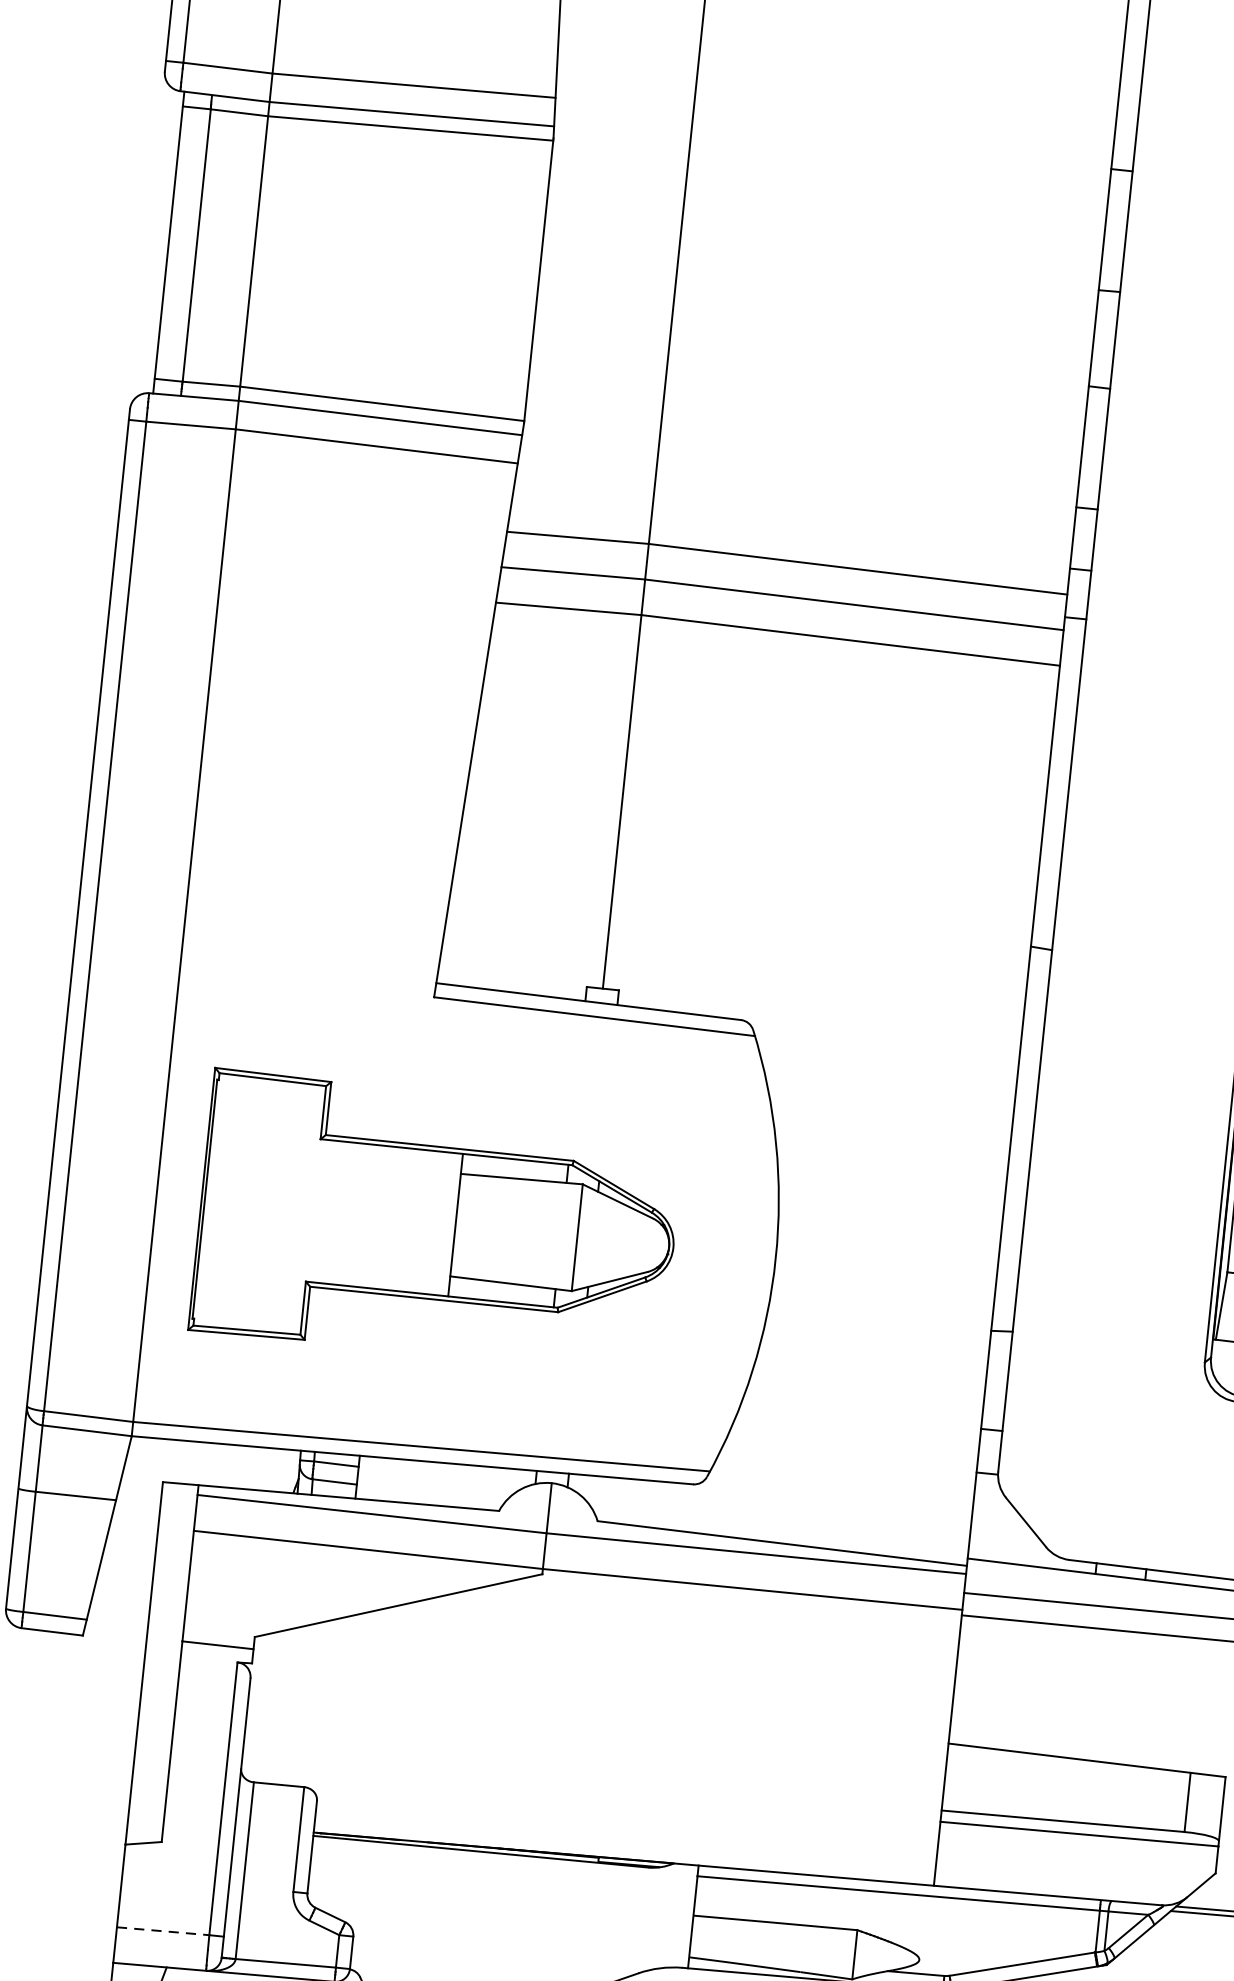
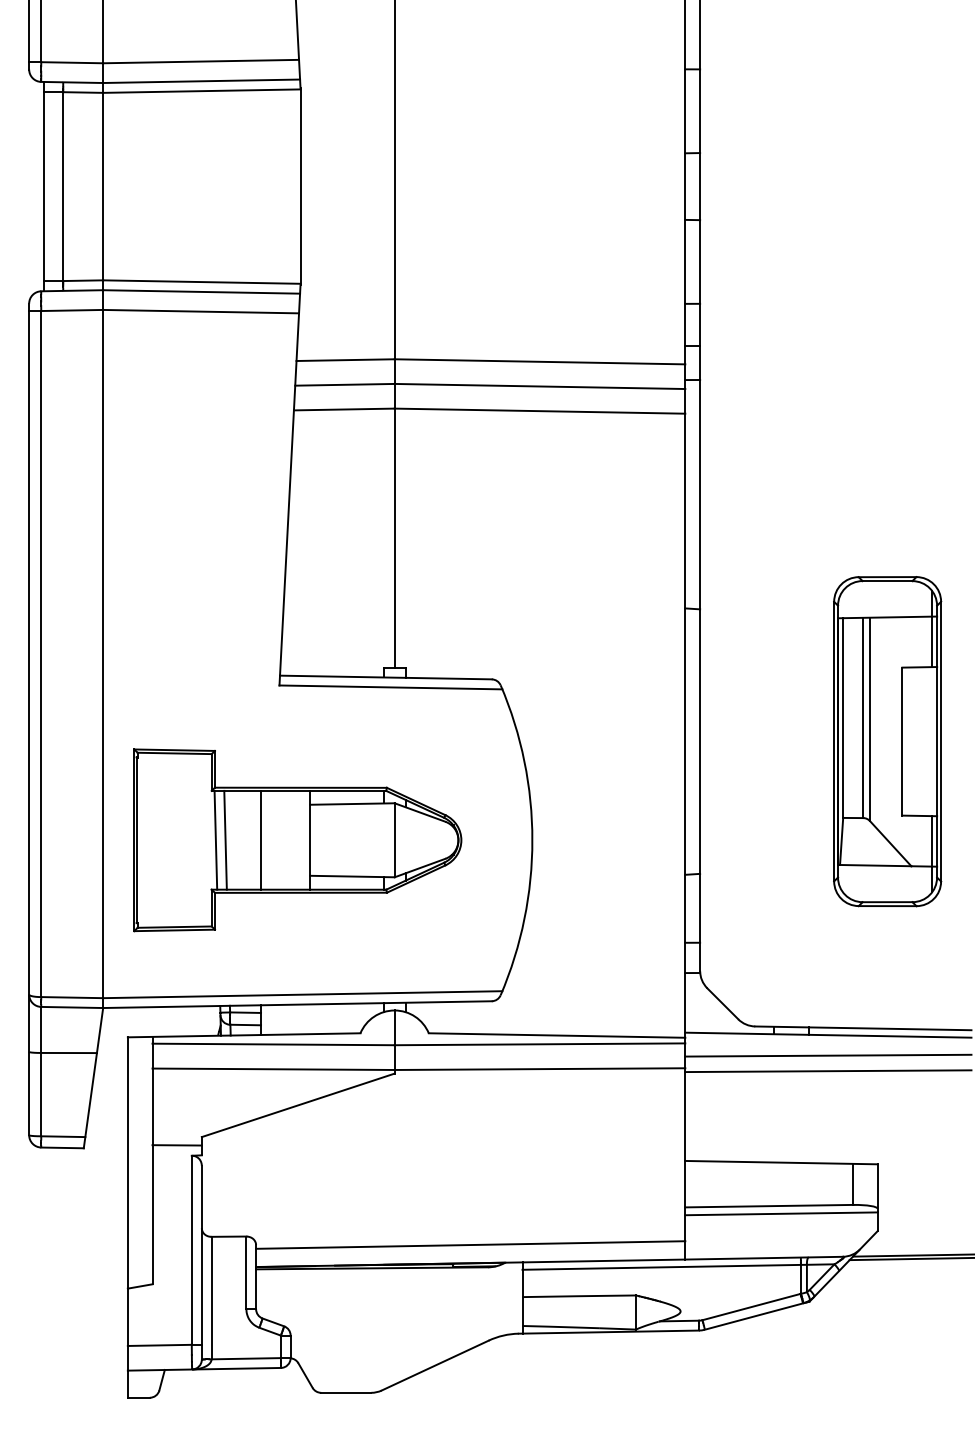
line: (318, 1209) -> (215, 839), added
line: (333, 1211) -> (225, 839), added
line: (385, 1216) -> (261, 839), added
line: (626, 1832) -> (470, 1244), added
line: (162, 1931) -> (159, 1345), dashed -> solid

